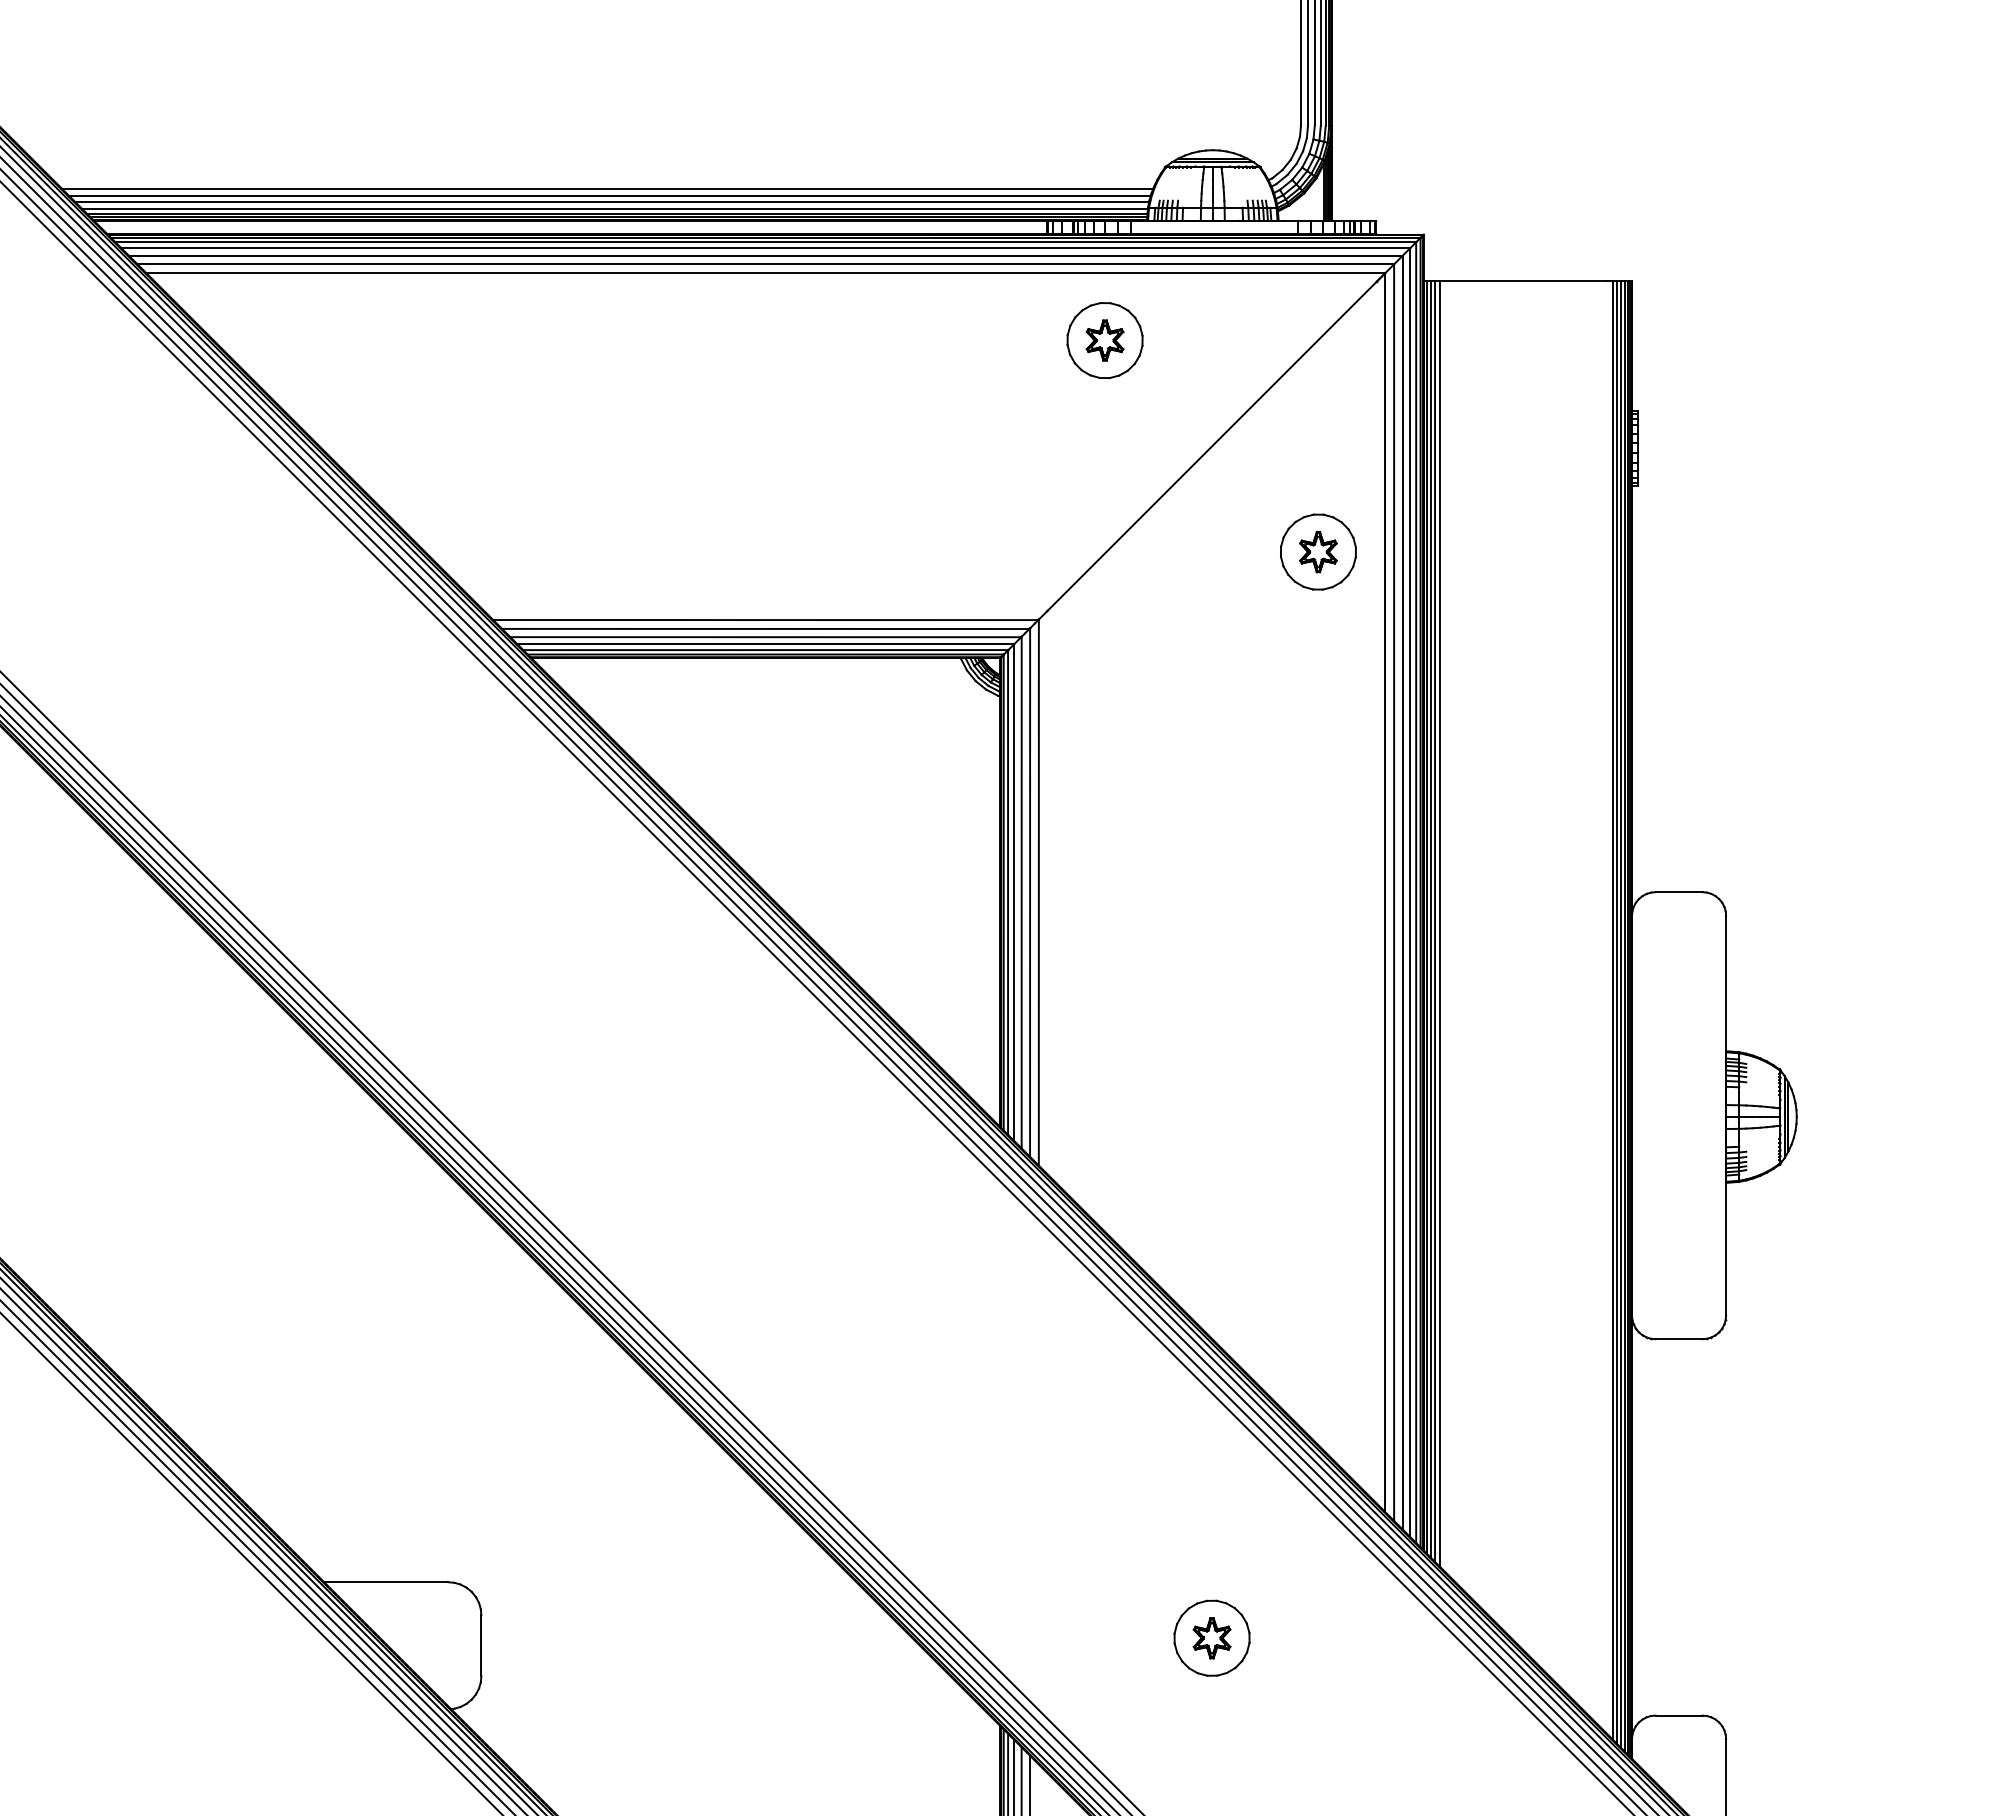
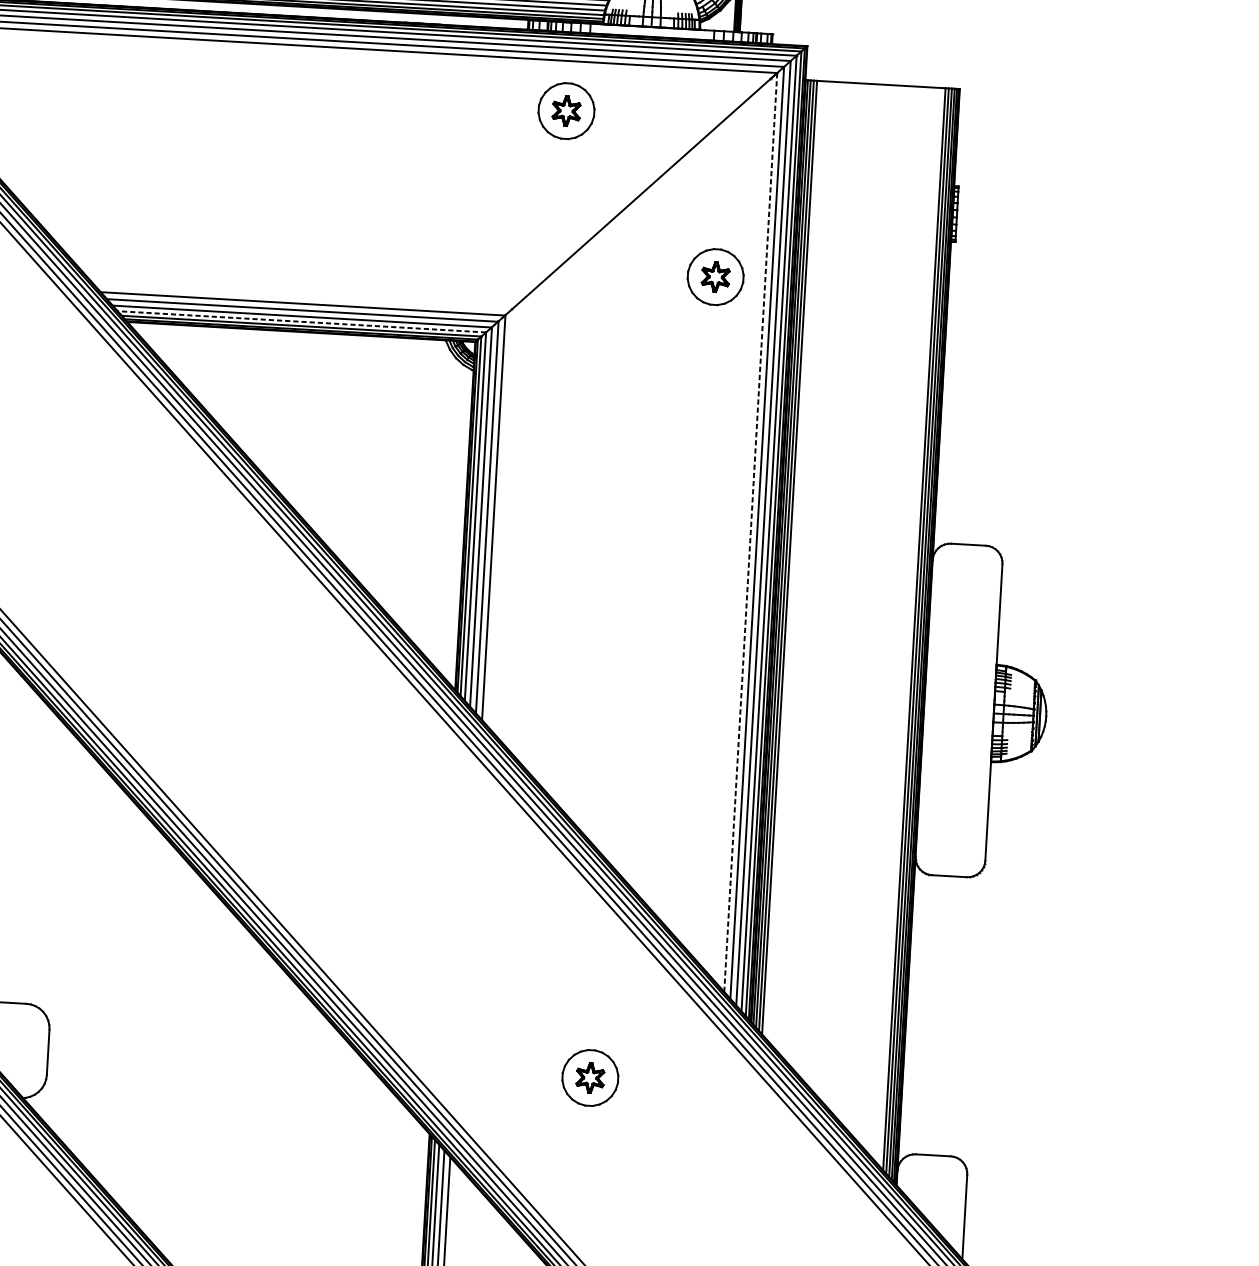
line: (765, 644) -> (301, 321), solid -> dashed
line: (1385, 892) -> (750, 532), solid -> dashed

